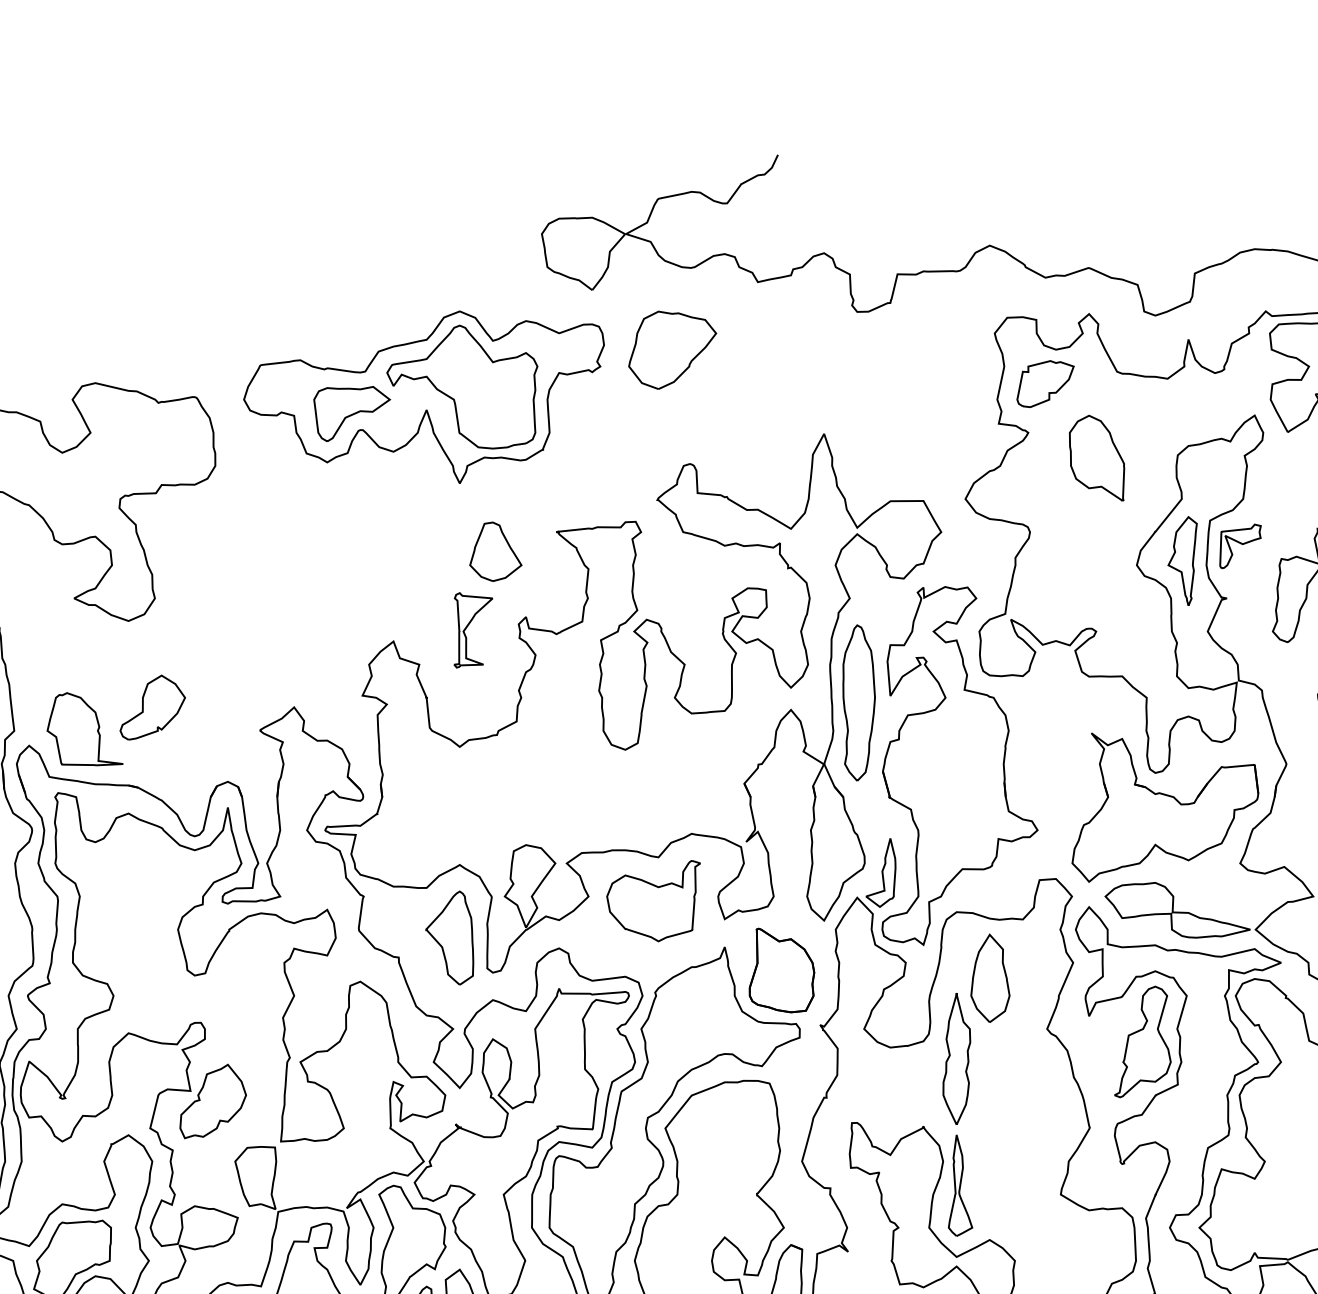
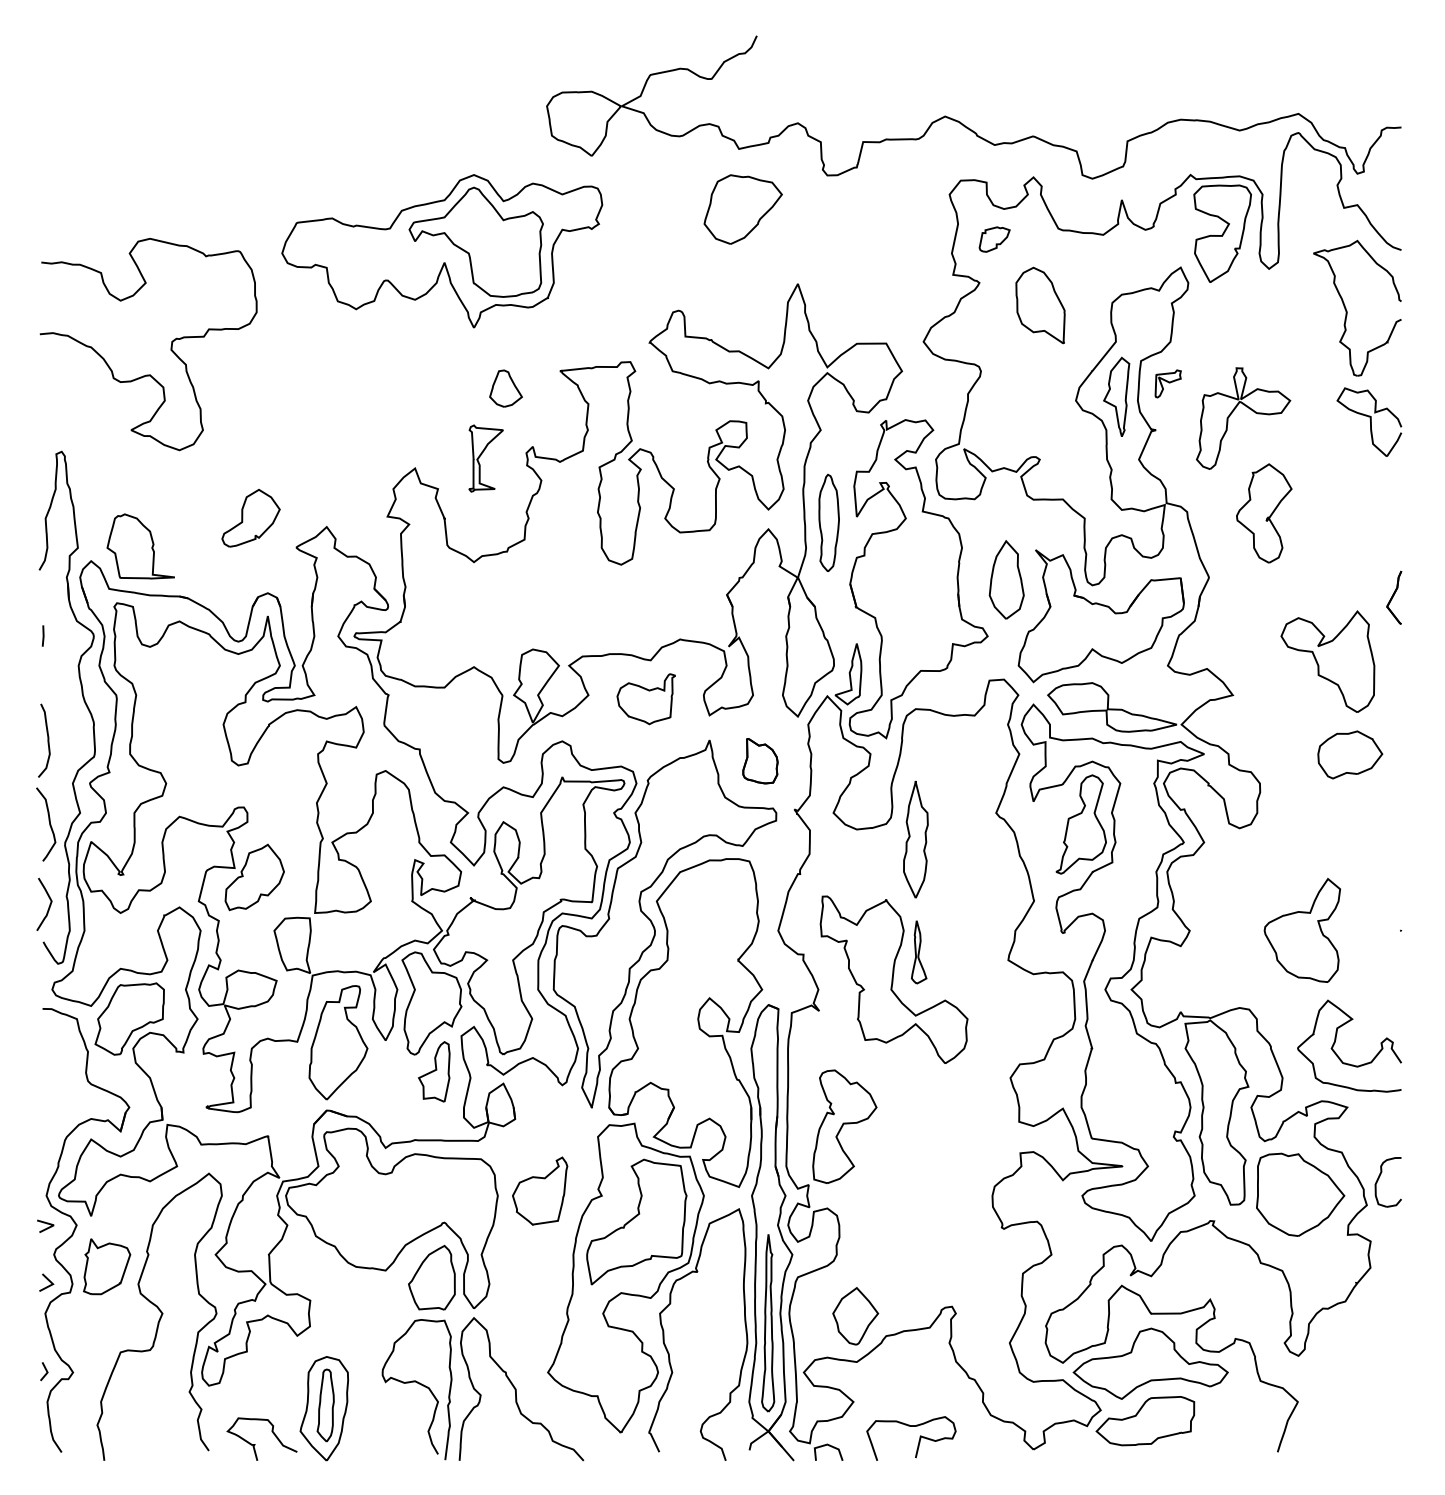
part: (671, 350) -> (742, 209), moved
part: (1045, 383) -> (994, 239), size x0.6
part: (352, 414) -> (378, 266), removed
part: (1240, 545) -> (1168, 383), size x0.7
part: (495, 551) -> (505, 388), size x0.7
part: (859, 702) -> (829, 522), size x0.7
part: (152, 707) -> (250, 518), moved
part: (653, 900) -> (646, 698), size x0.7
part: (449, 937) -> (464, 731), removed
part: (782, 971) -> (760, 761), size x0.6
part: (990, 977) -> (1006, 579), moved
part: (959, 1185) -> (918, 952), size x0.7

